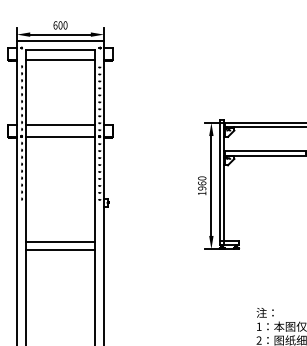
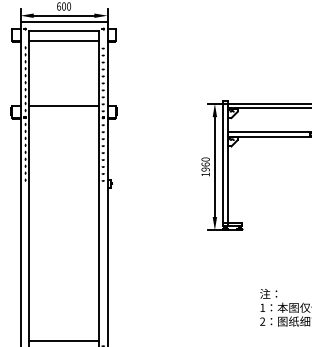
line: (59, 136) -> (63, 117), removed
line: (59, 241) -> (63, 222), removed
line: (59, 250) -> (63, 231), removed

